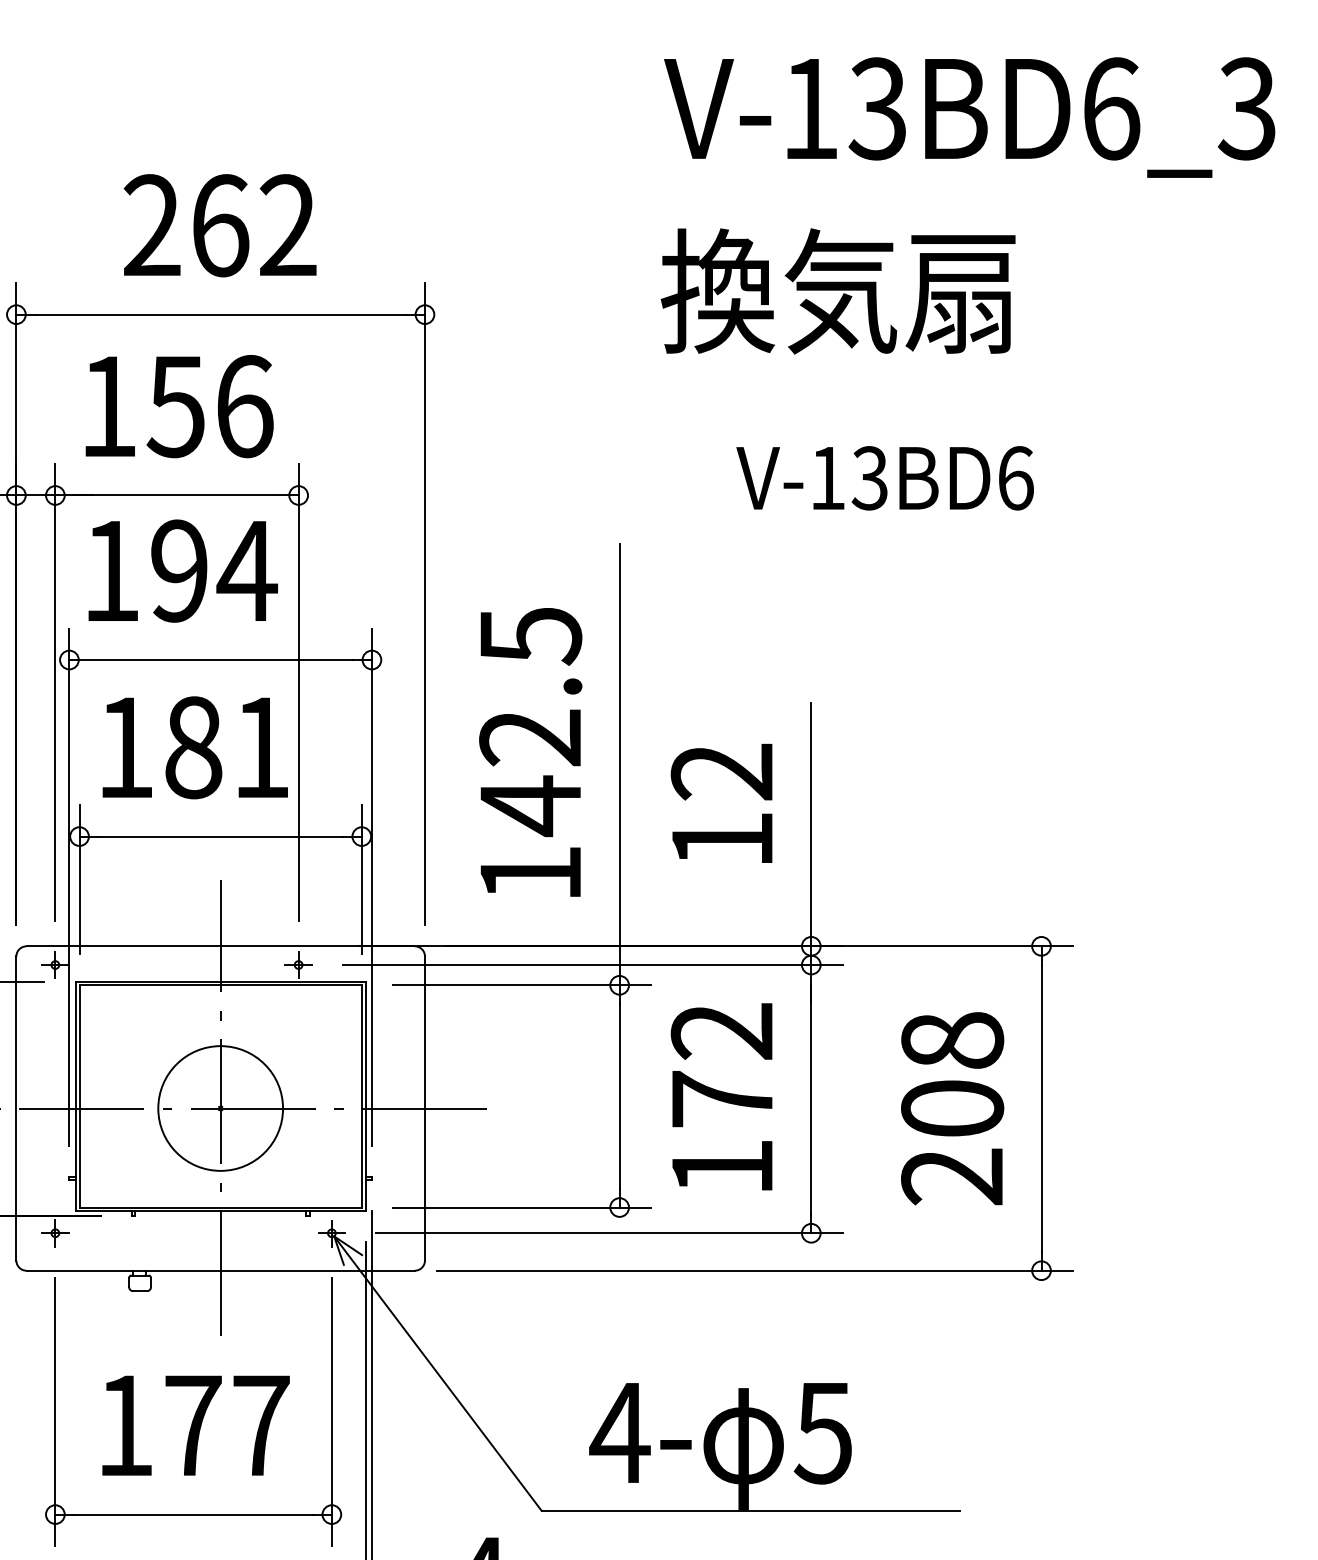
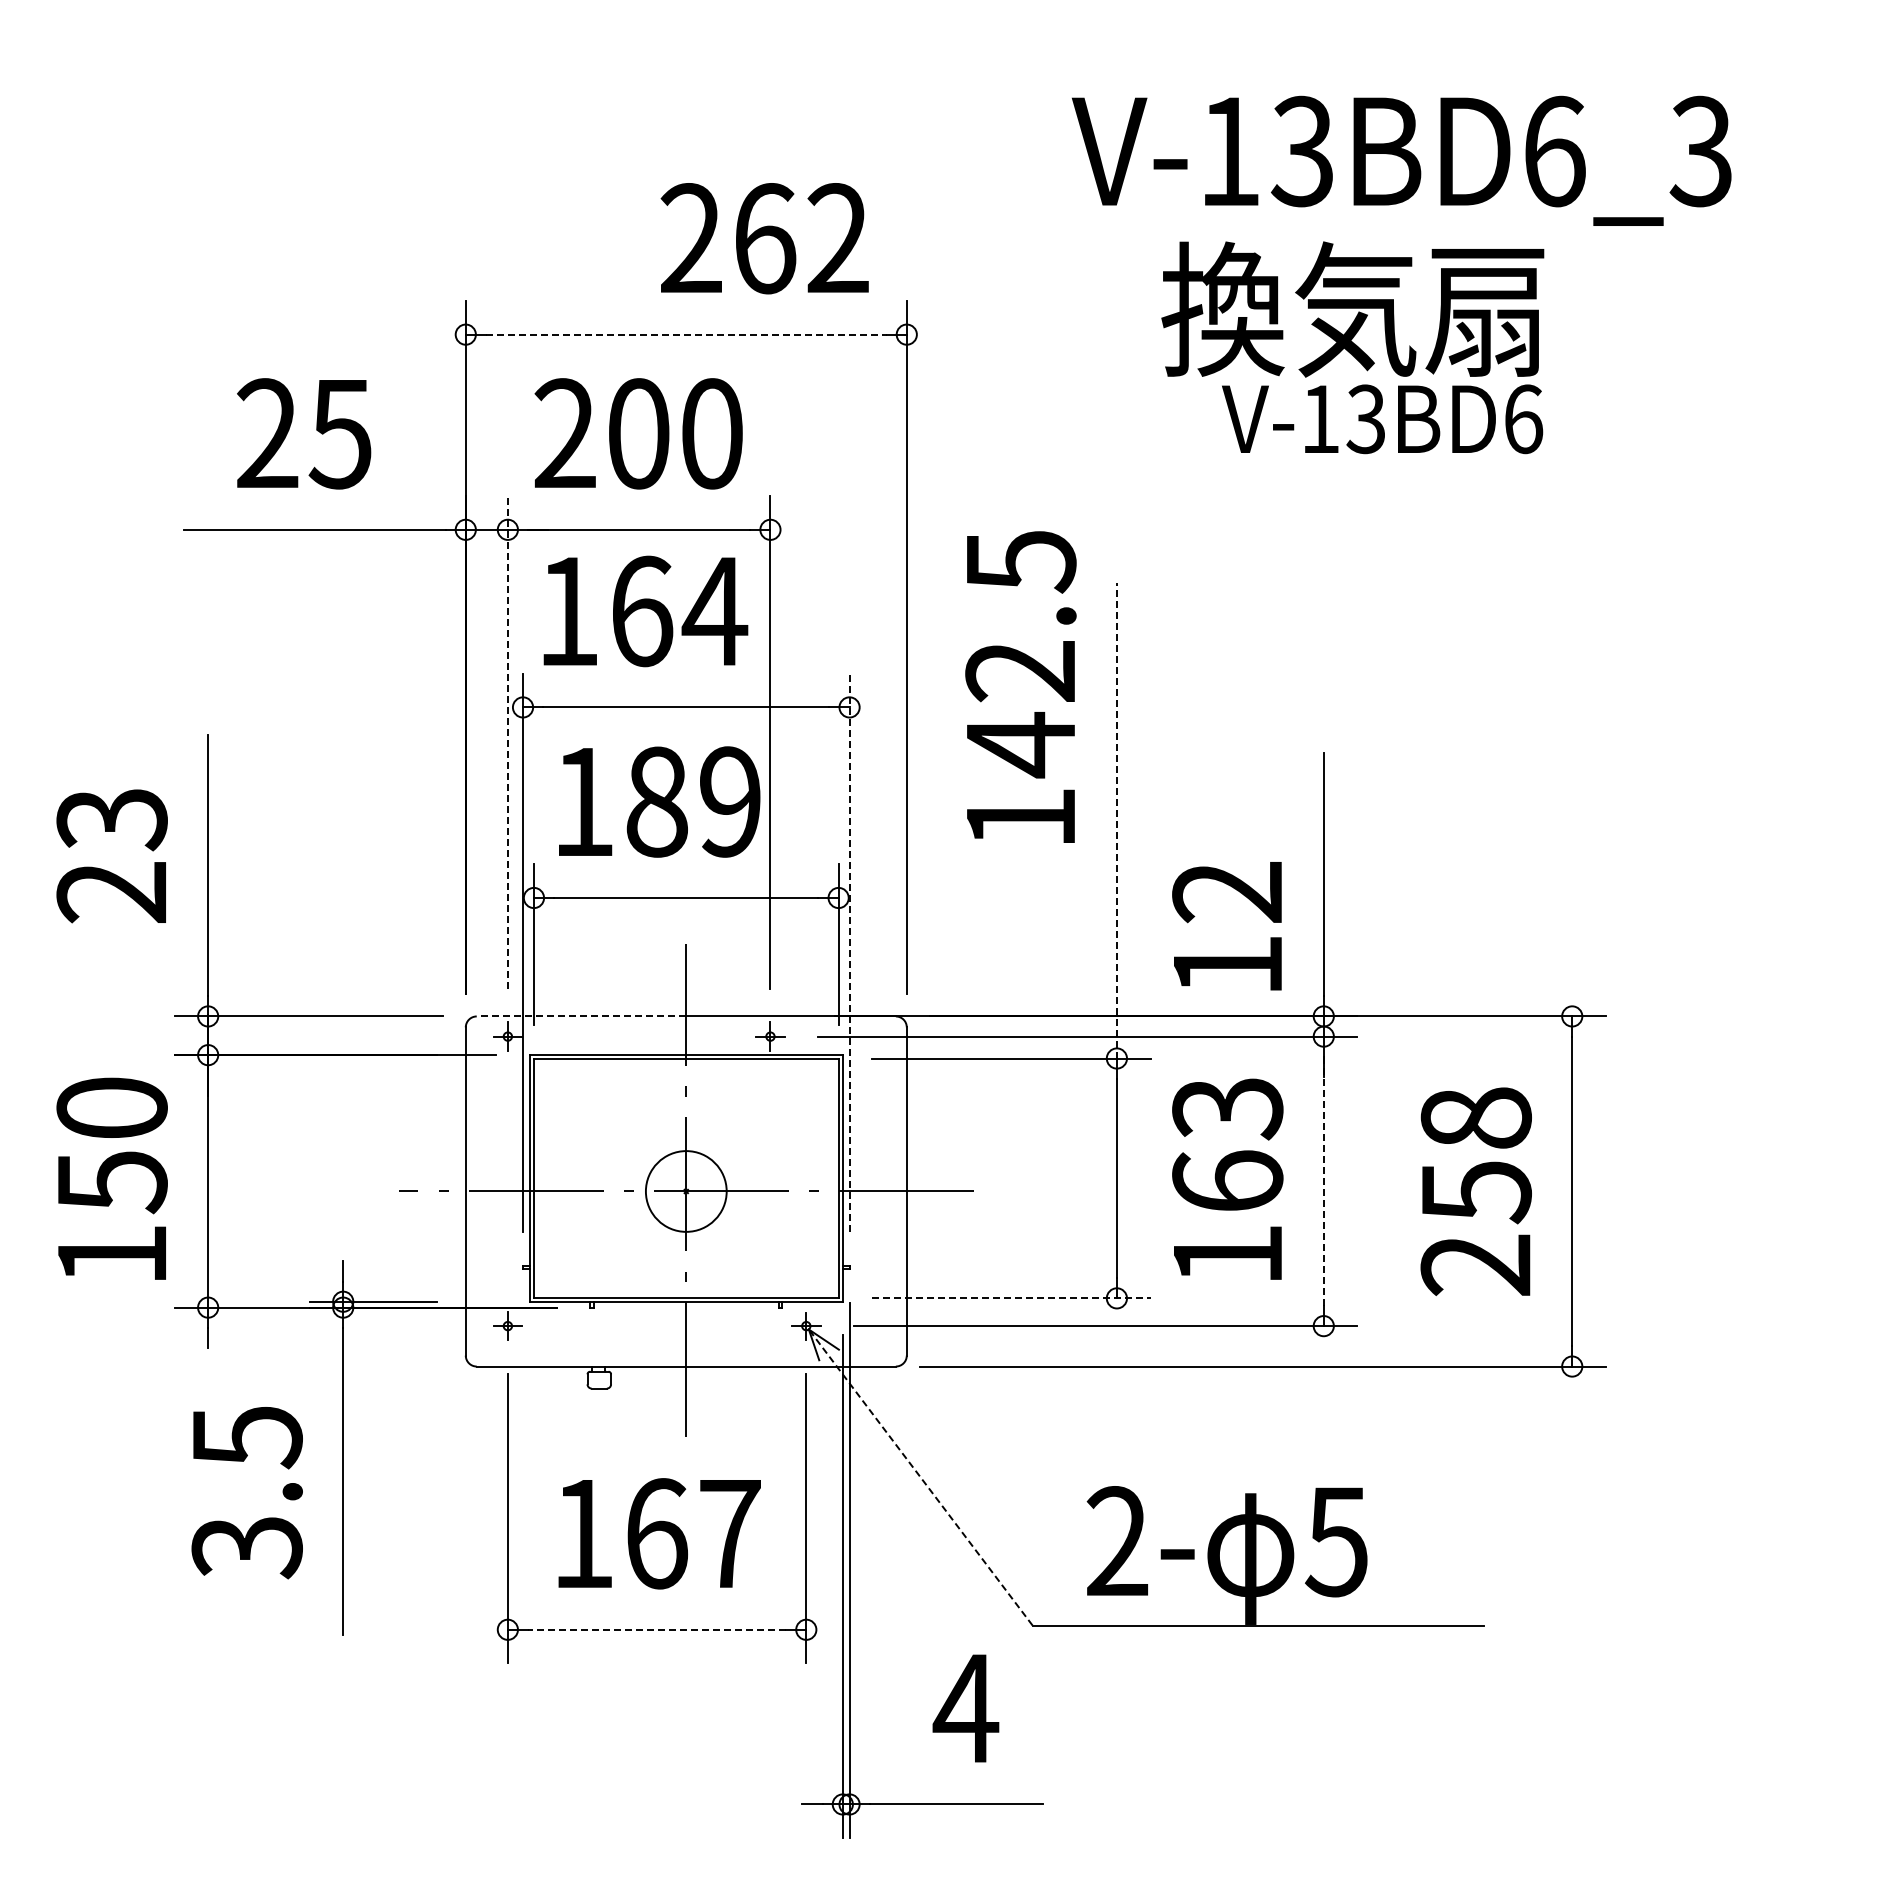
text: (969, 117) -> (1401, 160), moved
text: (219, 225) -> (764, 238), moved
line: (220, 314) -> (686, 334), solid -> dashed
text: (176, 406) -> (638, 433), 156 -> 200
text: (885, 478) -> (1382, 419), moved
text: (180, 571) -> (642, 611), 194 -> 164
line: (55, 691) -> (507, 741), solid -> dashed
text: (261, 747) -> (730, 801), 181 -> 189
text: (530, 751) -> (1020, 686), moved
line: (619, 764) -> (1116, 820), solid -> dashed
text: (721, 803) -> (1226, 926), moved
line: (371, 887) -> (849, 952), solid -> dashed
line: (123, 946) -> (581, 1016), solid -> dashed
text: (722, 1064) -> (1227, 1144), 172 -> 163
line: (811, 1099) -> (1323, 1181), solid -> dashed
circle: (219, 1108) -> (685, 1191), size x0.6
text: (951, 1109) -> (1475, 1192), 208 -> 258
line: (521, 1207) -> (1011, 1298), solid -> dashed
line: (437, 1373) -> (920, 1477), solid -> dashed
text: (193, 1425) -> (657, 1533), 177 -> 167
text: (620, 1431) -> (1117, 1540), 4- -> 2-
line: (193, 1514) -> (656, 1629), solid -> dashed

